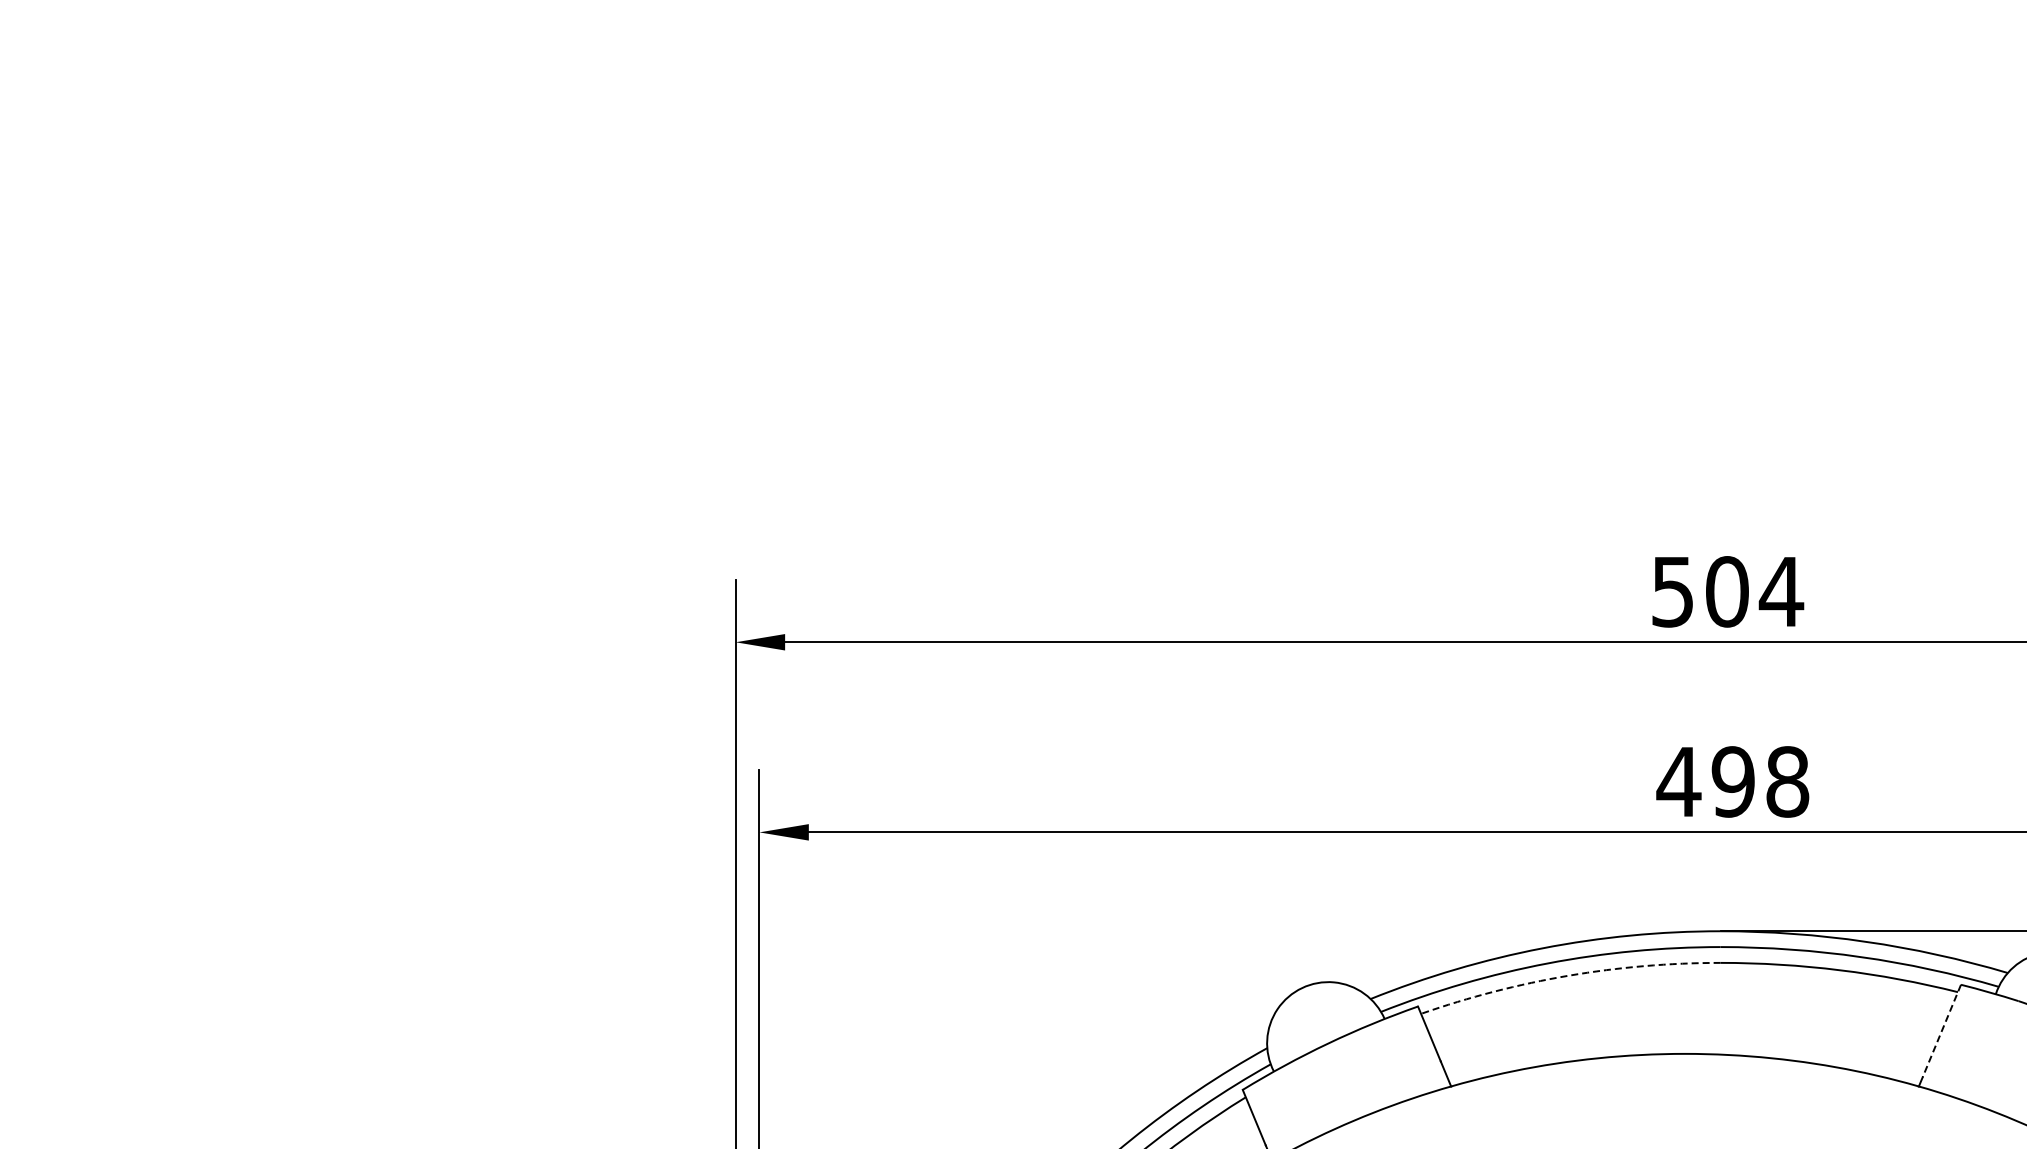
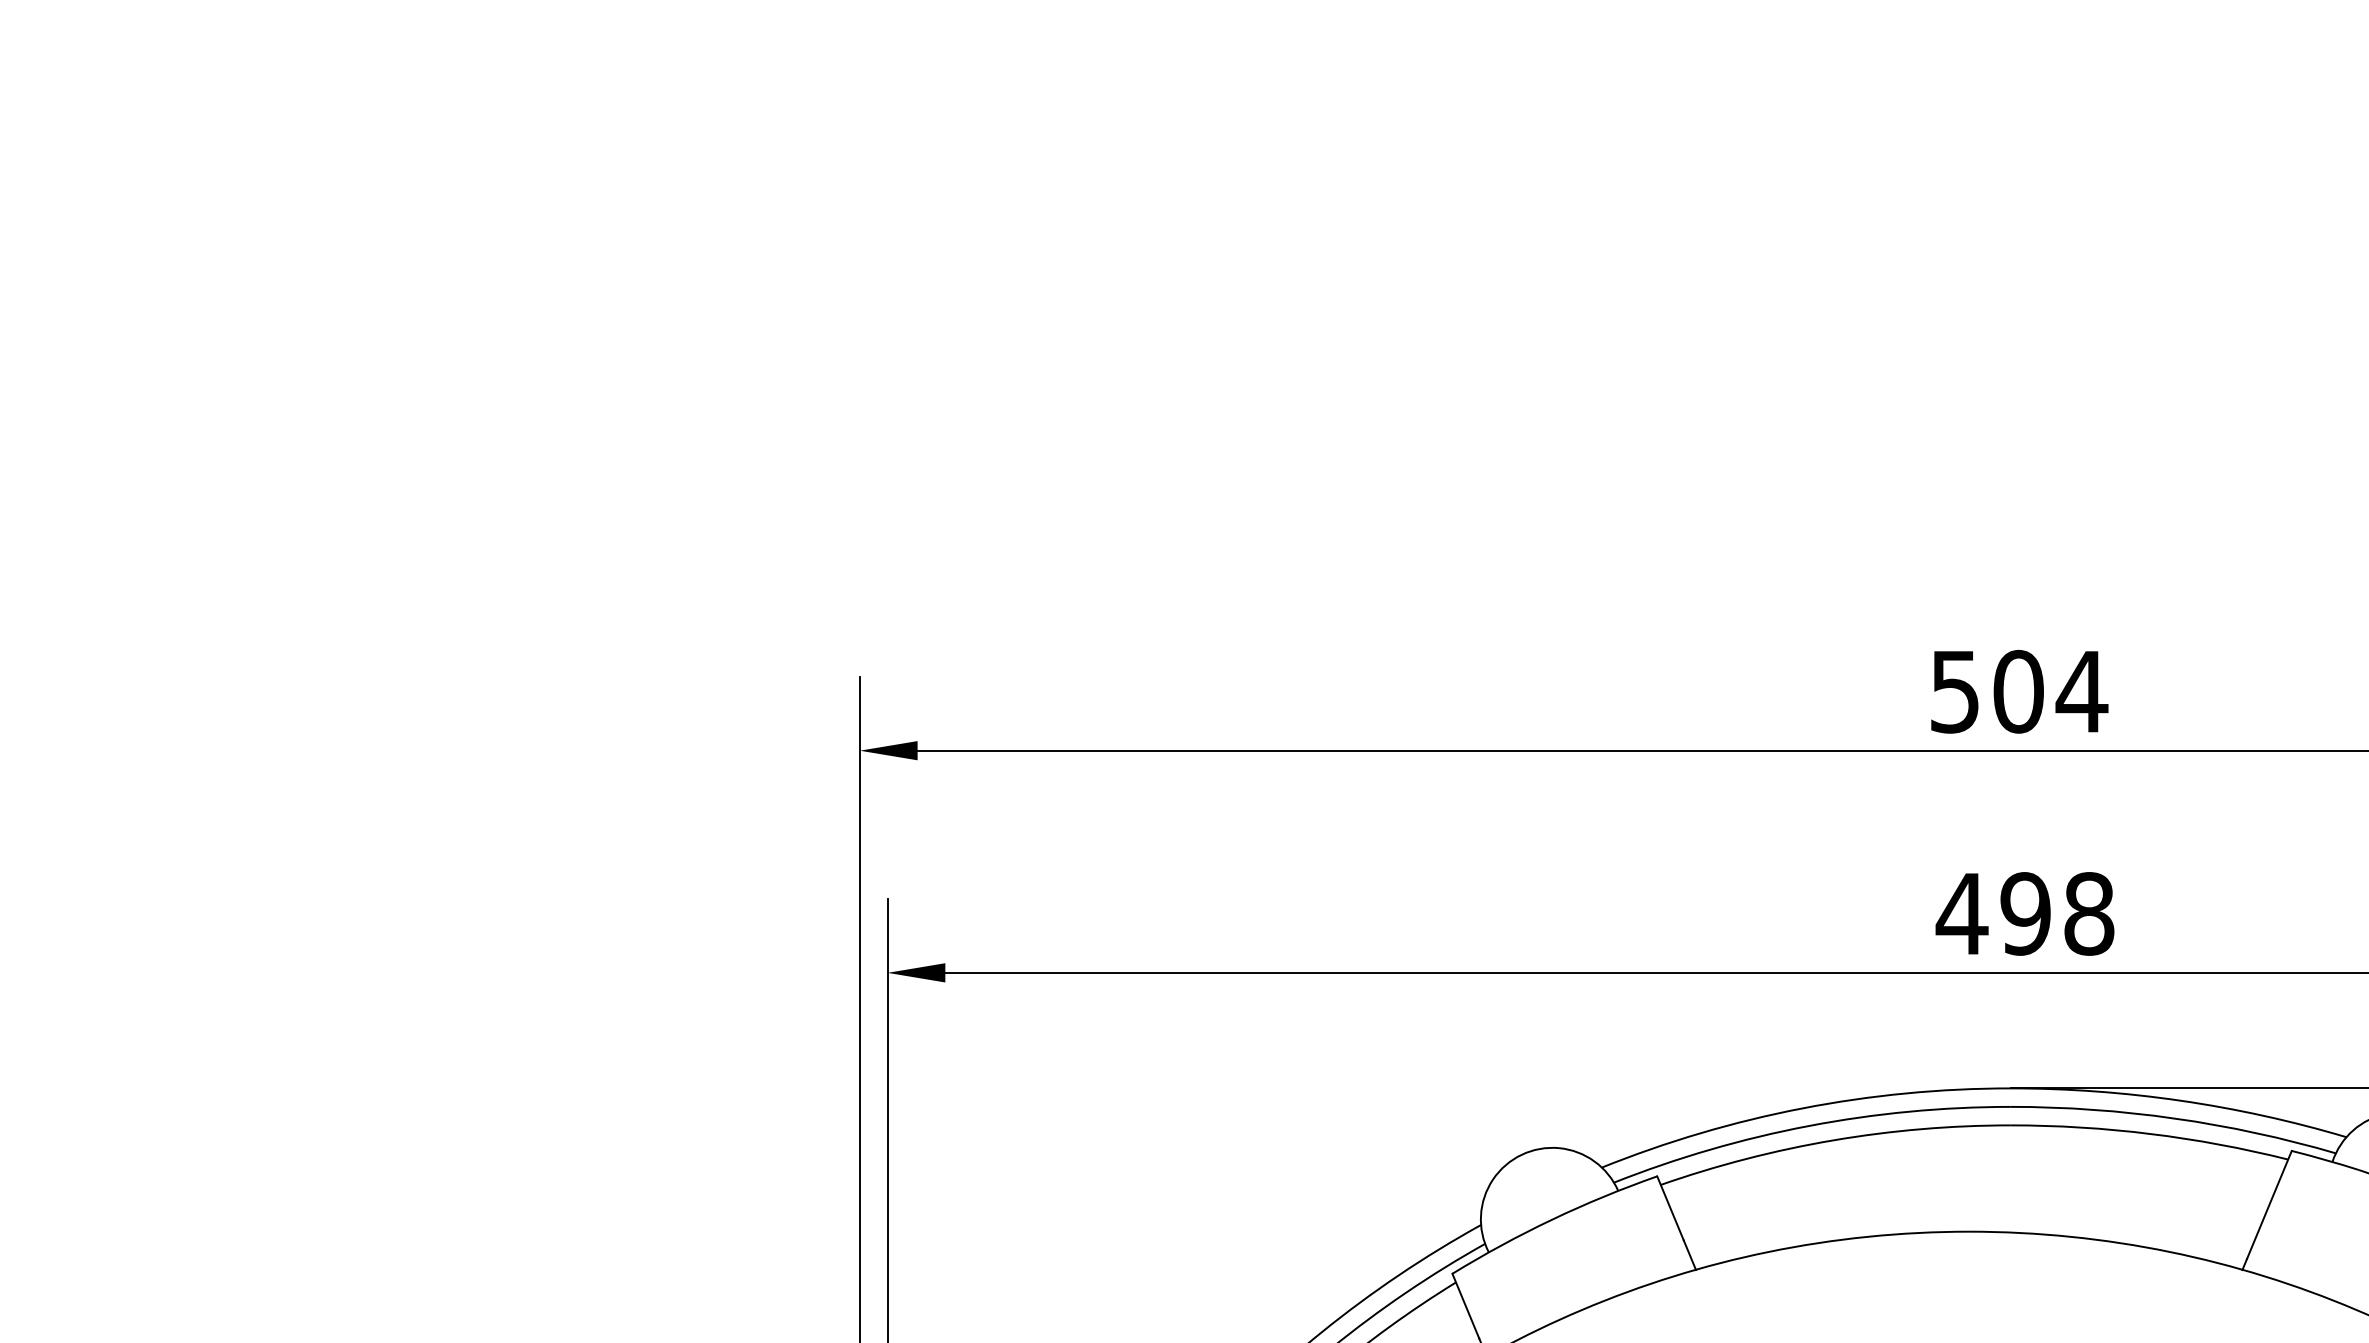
arc: (1568, 975) -> (1833, 1140), dashed -> solid
line: (1941, 1031) -> (2268, 1205), dashed -> solid

